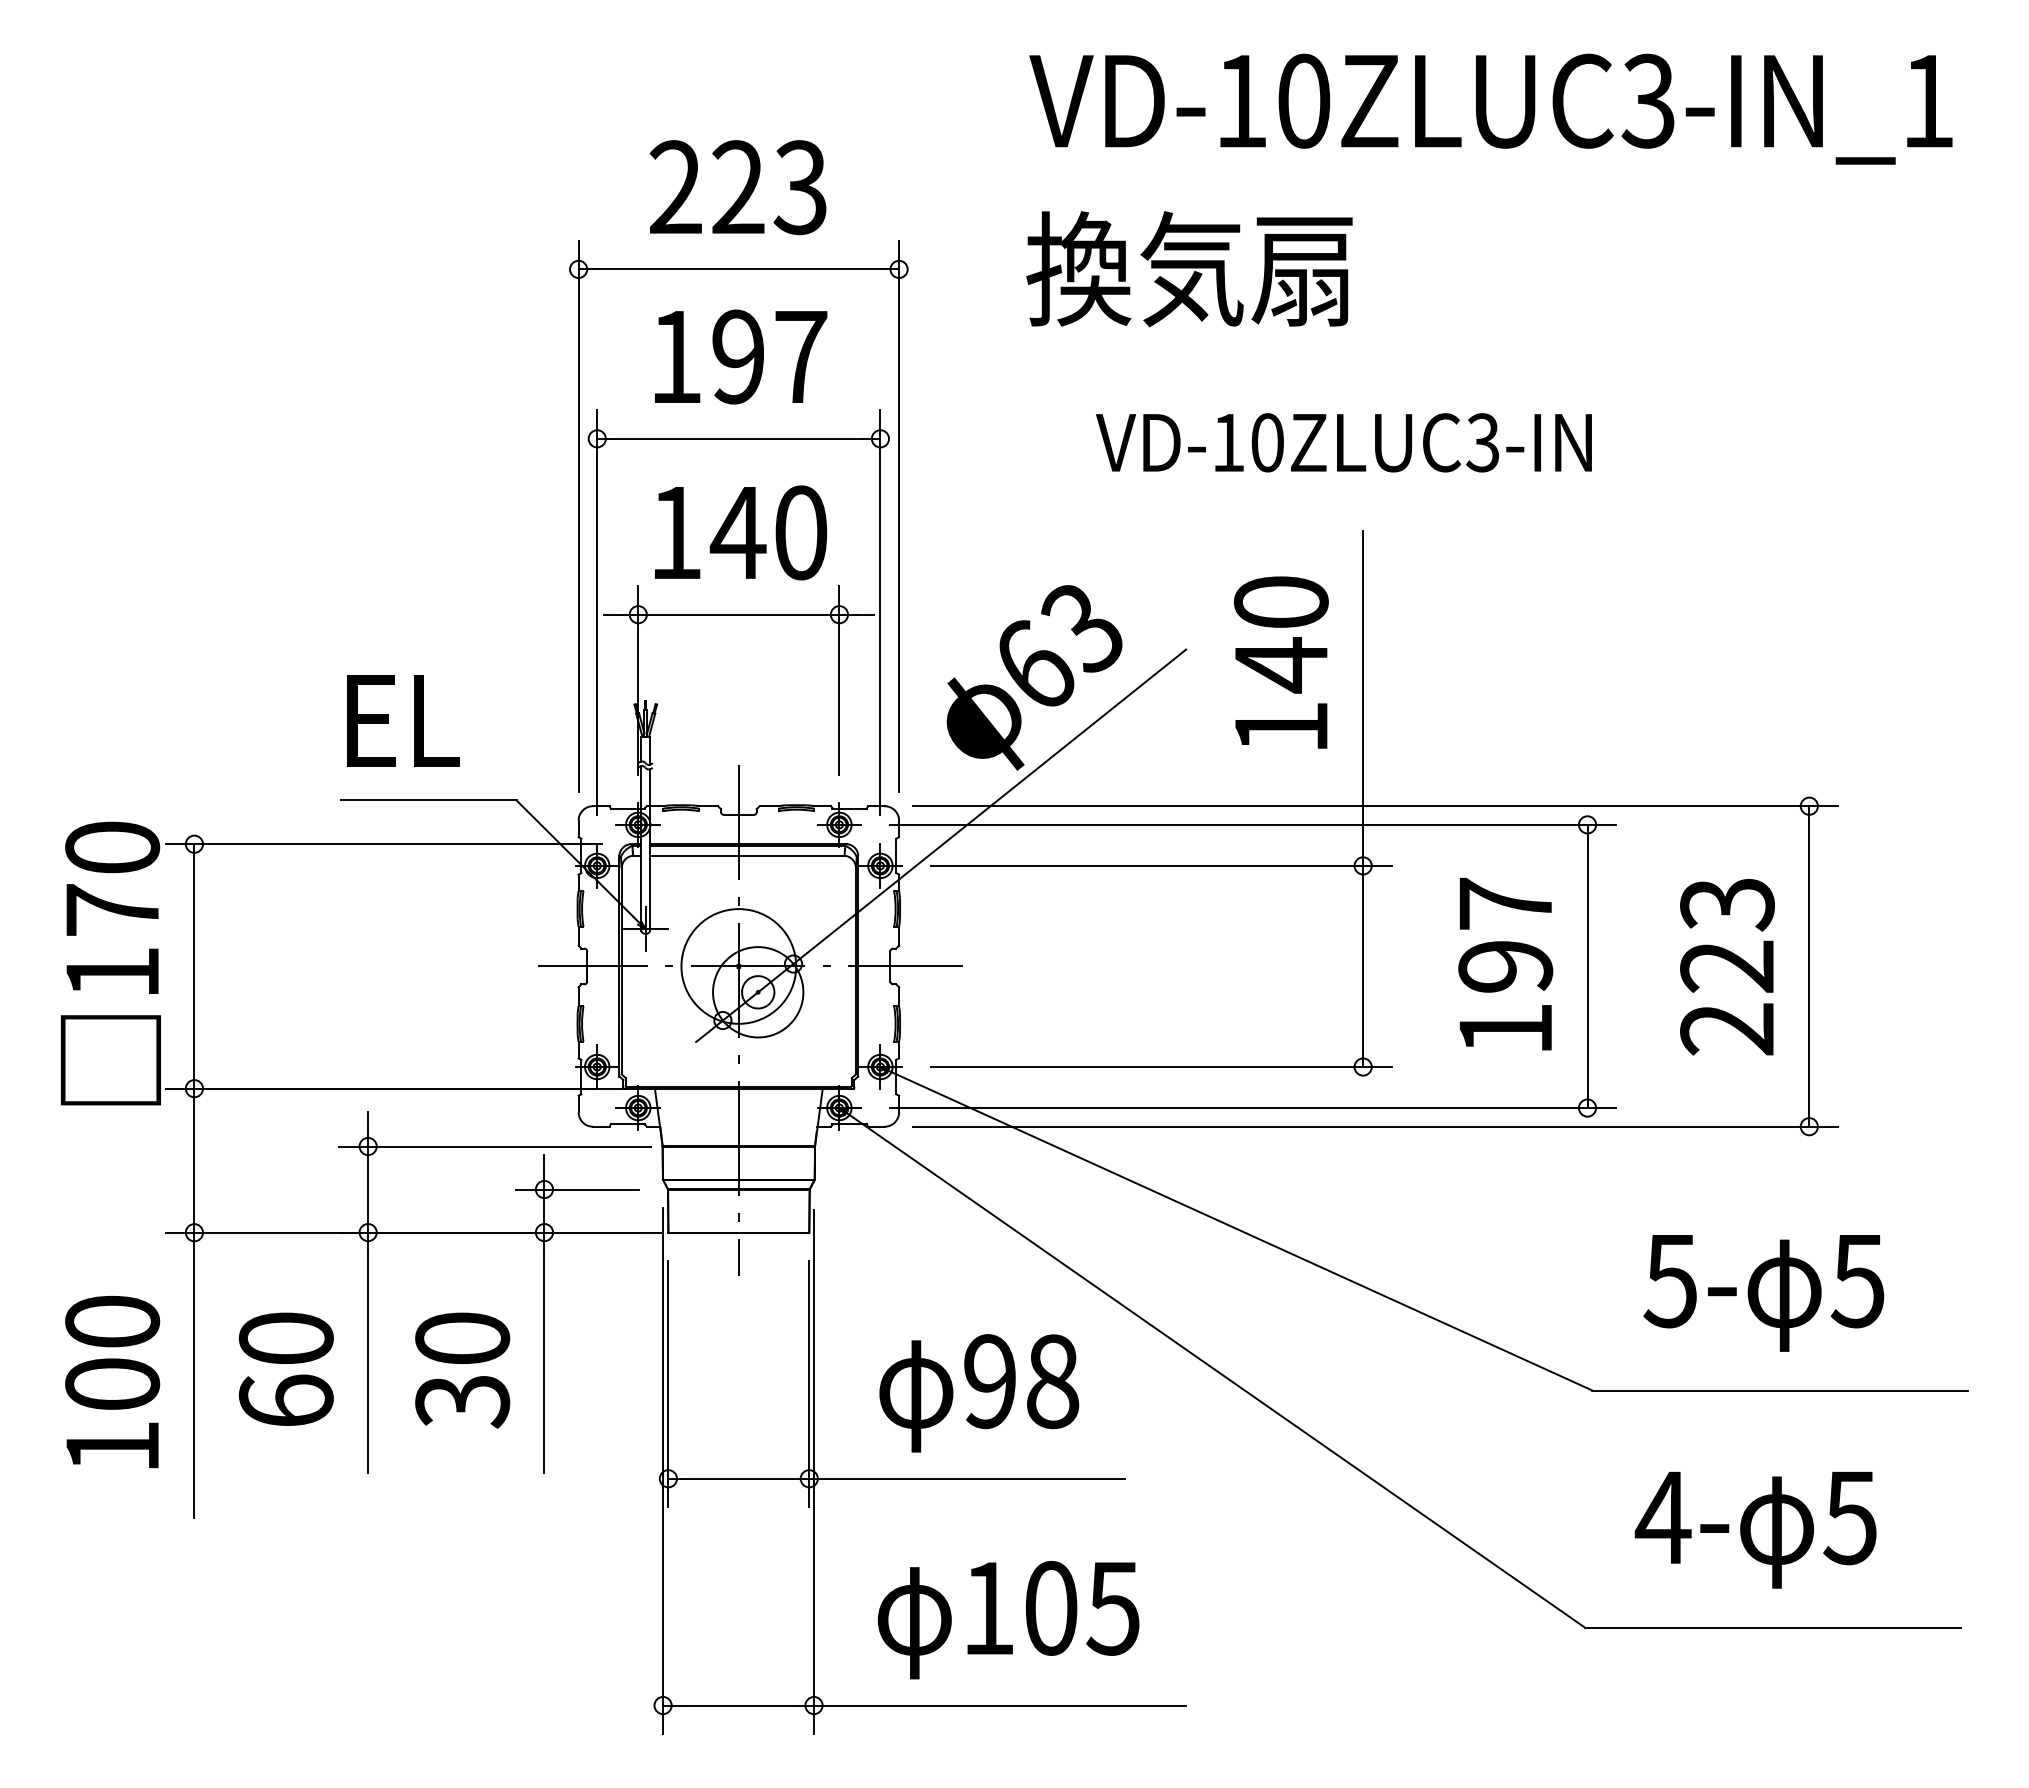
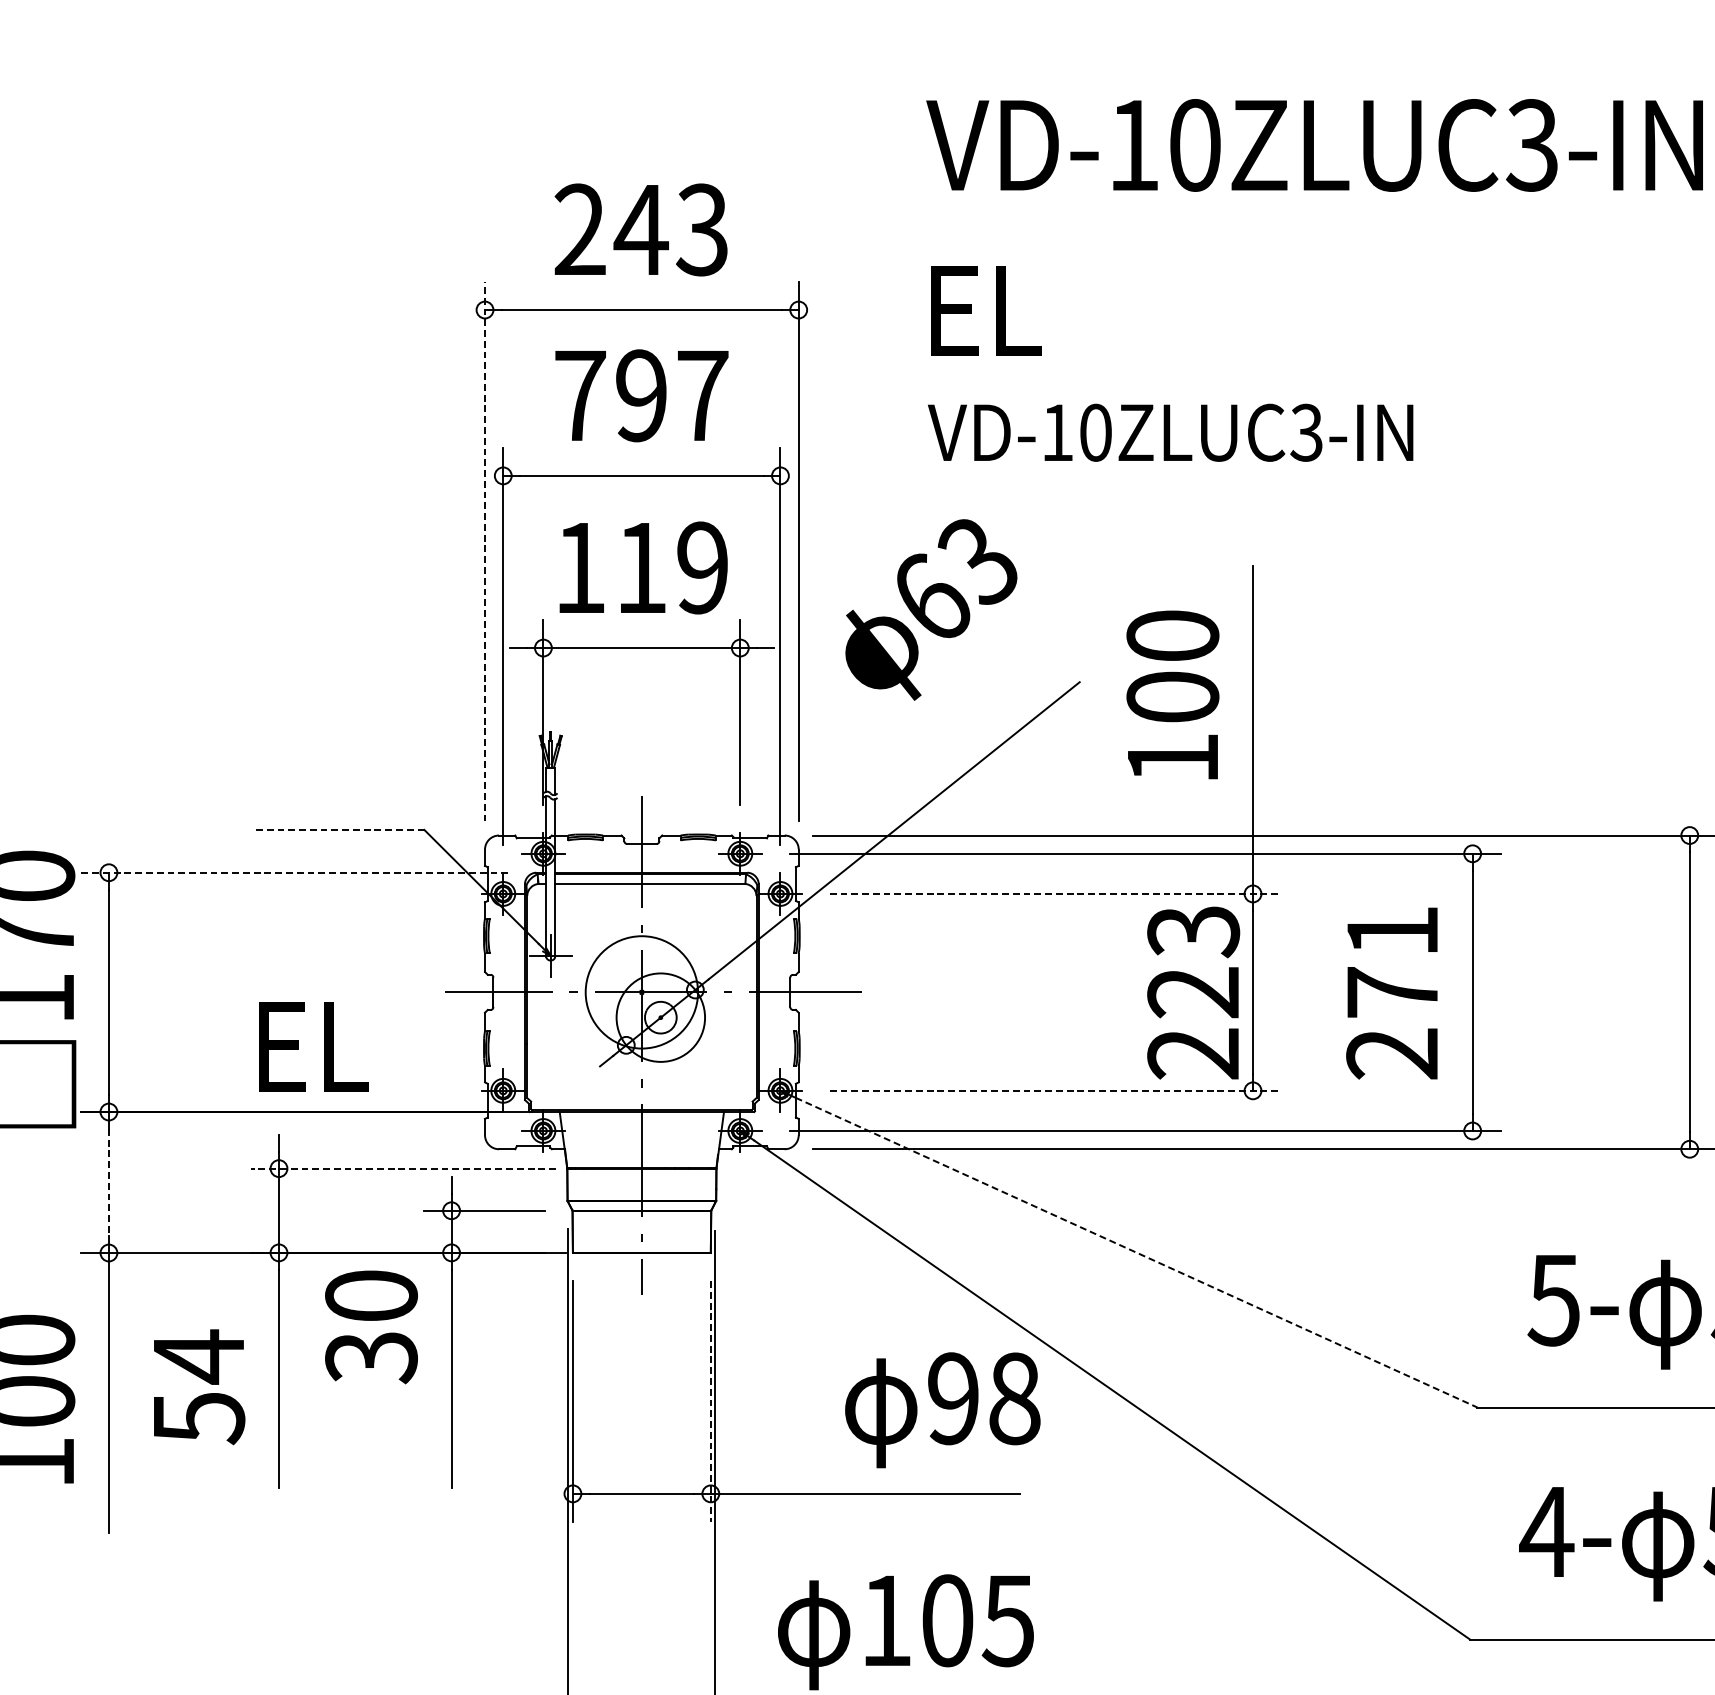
text: (737, 186) -> (640, 228), 223 -> 243
text: (1189, 269) -> (1083, 310), 換気扇 -> EL
text: (676, 356) -> (580, 395), 197 -> 797
text: (1343, 442) -> (1170, 432), moved
line: (578, 516) -> (484, 551), solid -> dashed
text: (768, 532) -> (670, 567), 140 -> 119
text: (1280, 665) -> (1172, 697), 140 -> 100
text: (1034, 677) -> (931, 609), moved
text: (403, 720) -> (313, 1046), moved
line: (429, 800) -> (339, 829), solid -> dashed
line: (383, 844) -> (294, 873), solid -> dashed
line: (1161, 865) -> (1055, 893), solid -> dashed
text: (1505, 966) -> (1392, 992), 197 -> 271
text: (1727, 967) -> (1193, 993), moved
line: (1161, 1067) -> (1055, 1091), solid -> dashed
line: (495, 1146) -> (403, 1168), solid -> dashed
line: (194, 1160) -> (109, 1182), solid -> dashed
line: (1244, 1232) -> (1136, 1252), solid -> dashed
text: (285, 1369) -> (198, 1386), 60 -> 54
text: (462, 1370) -> (371, 1327), moved
line: (809, 1384) -> (711, 1401), solid -> dashed
text: (979, 1393) -> (943, 1410), moved

